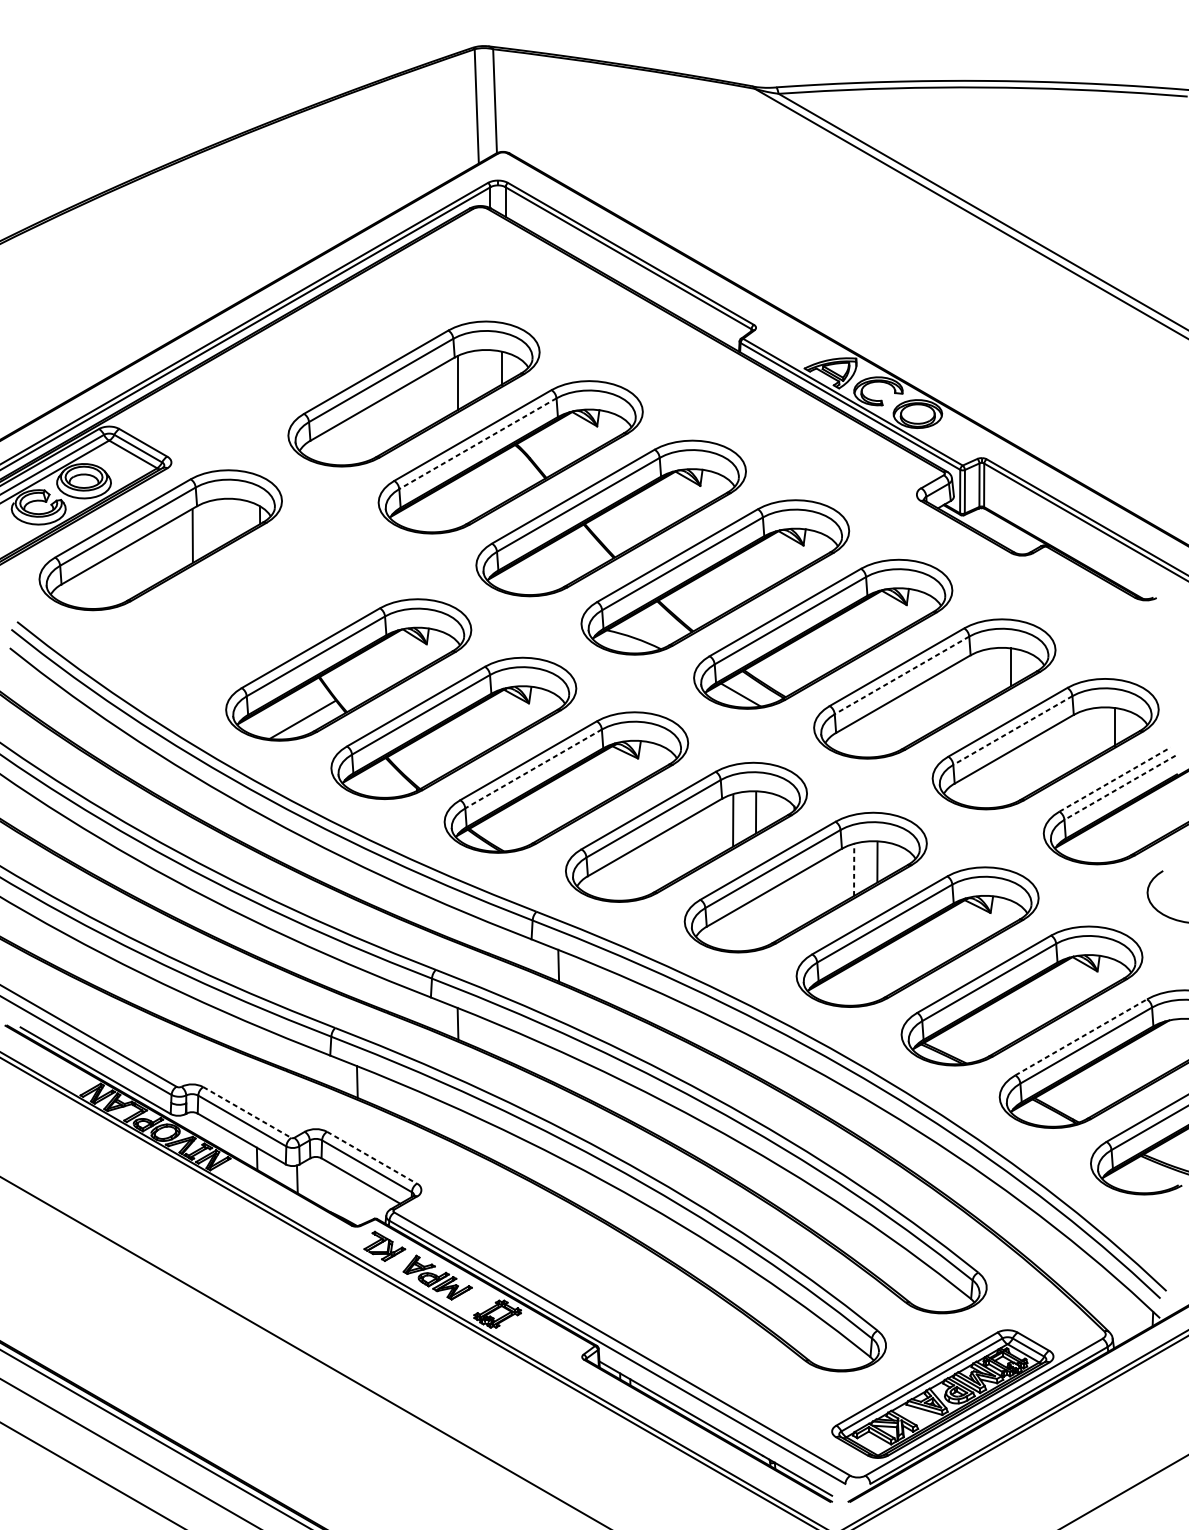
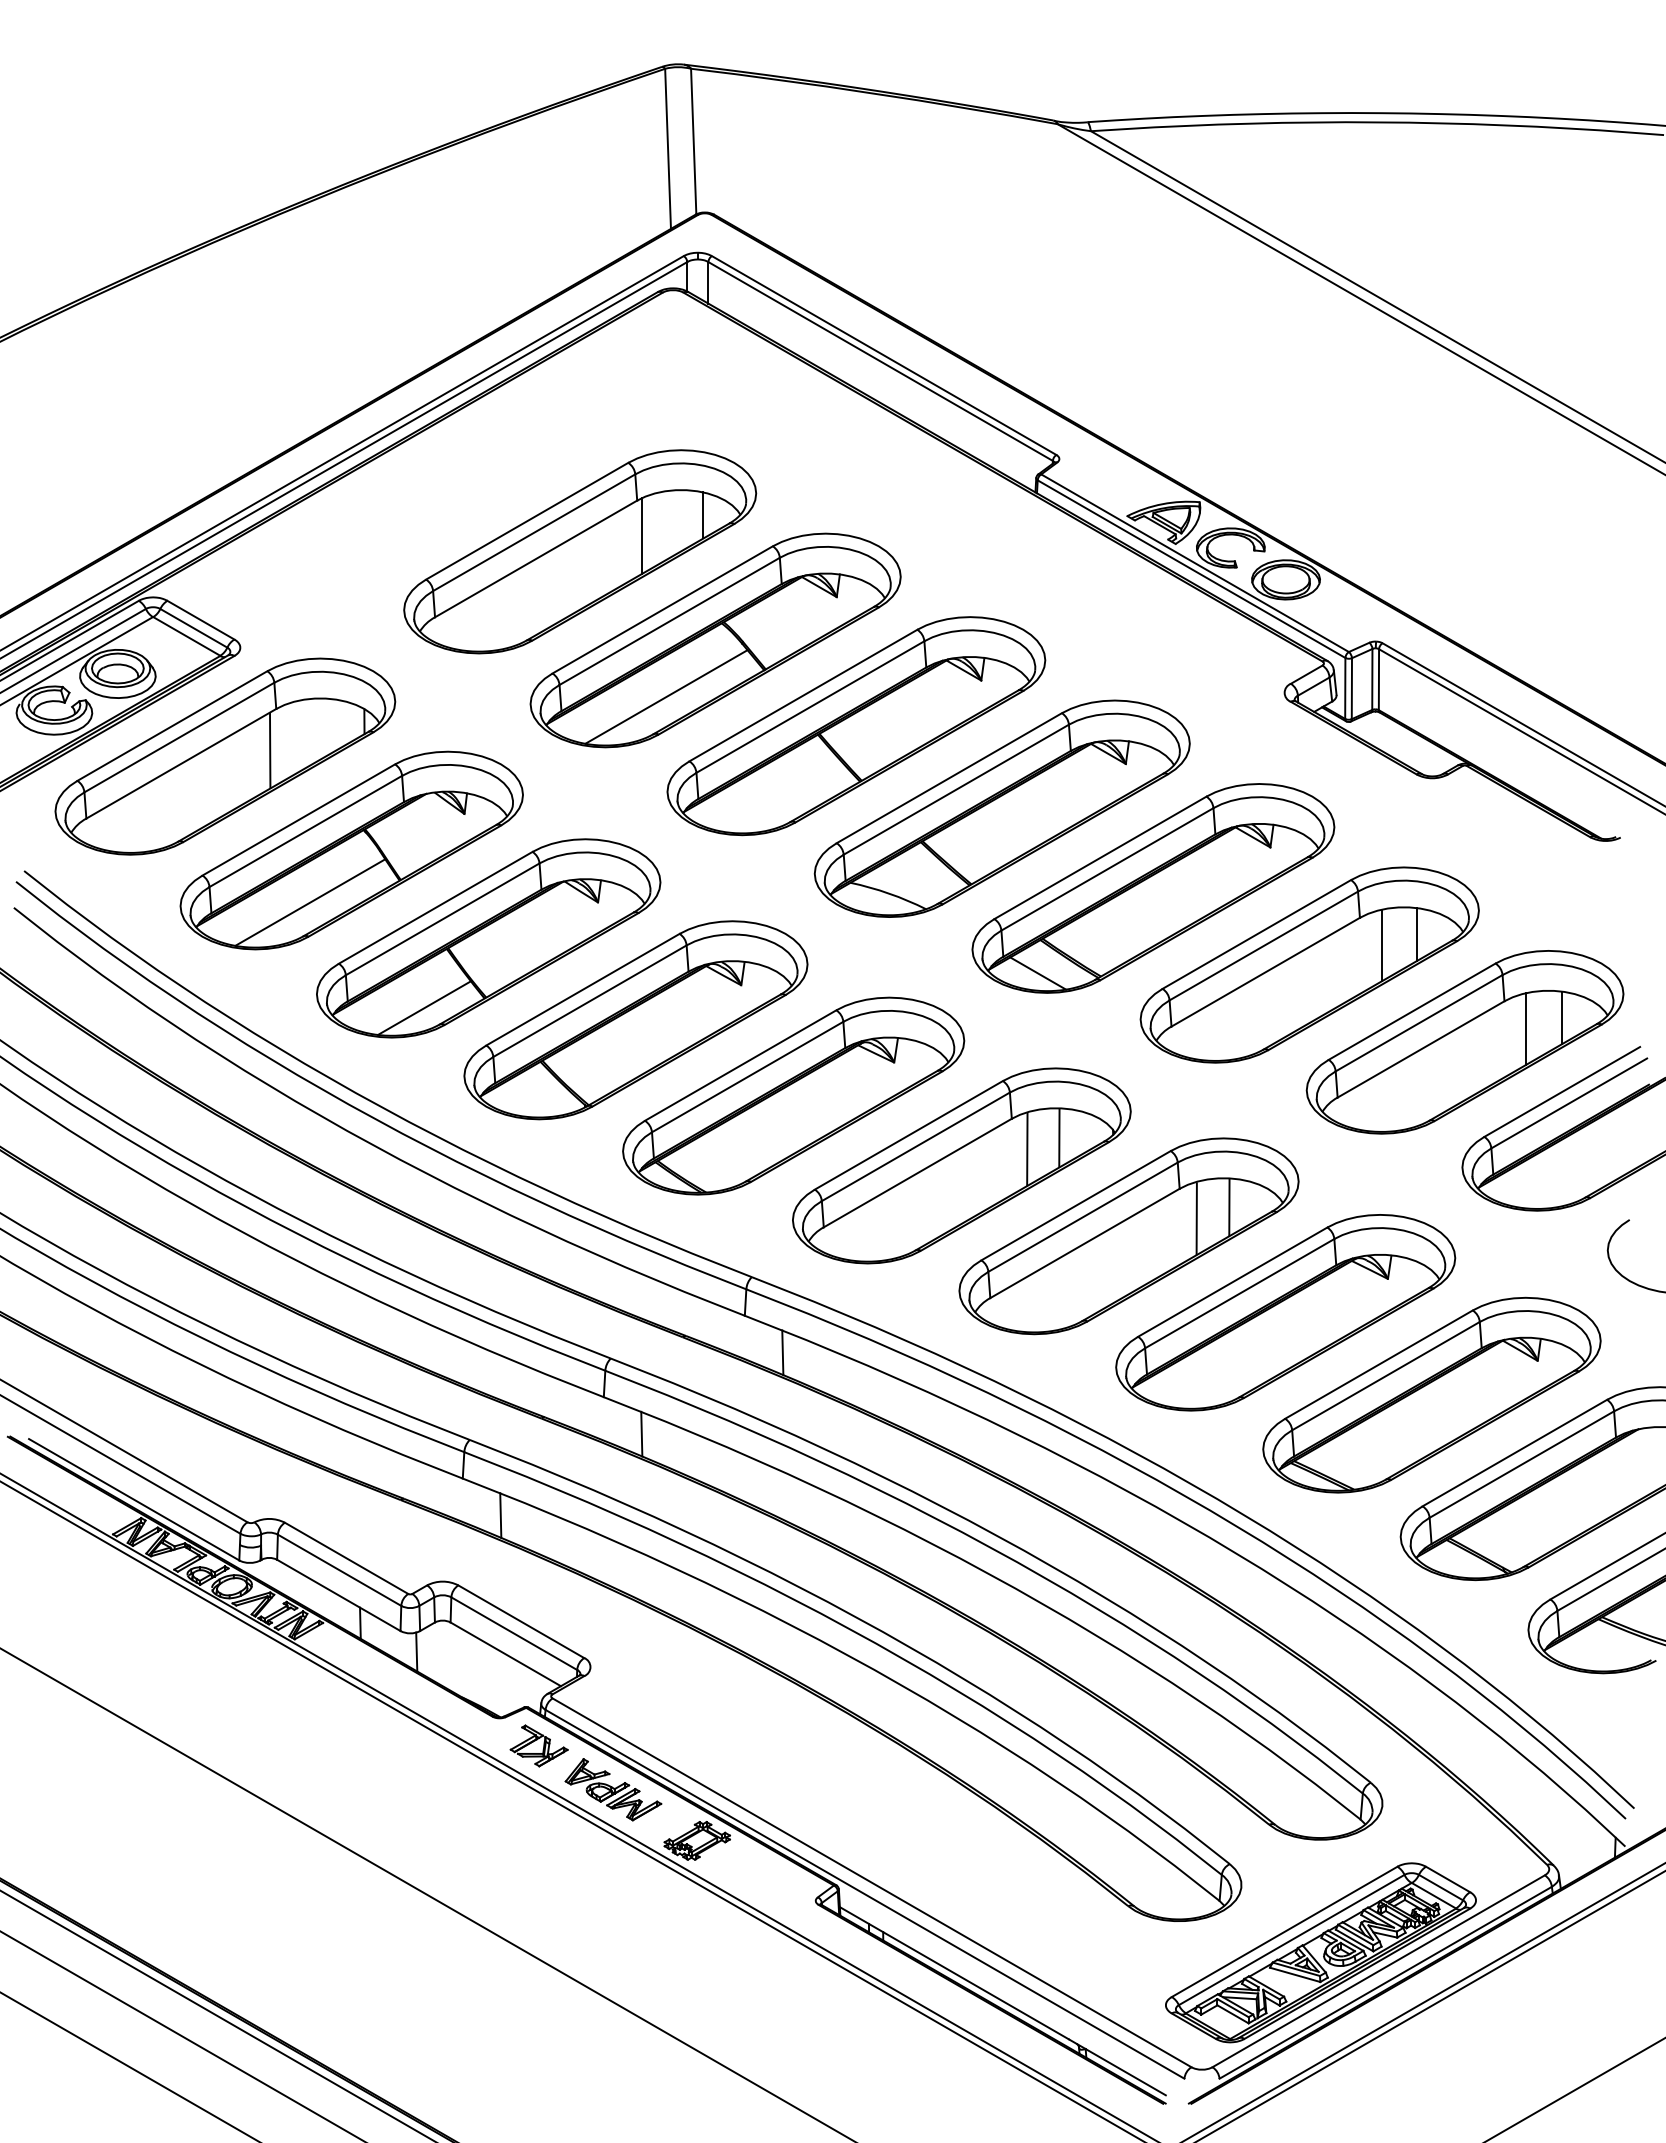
line: (477, 443) -> (669, 621), dashed -> solid
line: (475, 497) -> (666, 696), added
part: (250, 607) -> (351, 850), added
line: (901, 675) -> (1263, 945), dashed -> solid
line: (986, 675) -> (1381, 945), added
line: (1012, 730) -> (1418, 1023), dashed -> solid
line: (1089, 734) -> (1526, 1028), added
line: (533, 769) -> (747, 1077), dashed -> solid
line: (1115, 779) -> (1562, 1091), dashed -> solid
line: (1120, 787) -> (1569, 1103), dashed -> solid
line: (853, 869) -> (1196, 1218), dashed -> solid
line: (1081, 1036) -> (1515, 1452), dashed -> solid
line: (247, 1112) -> (347, 1558), dashed -> solid
line: (372, 1157) -> (521, 1621), dashed -> solid

